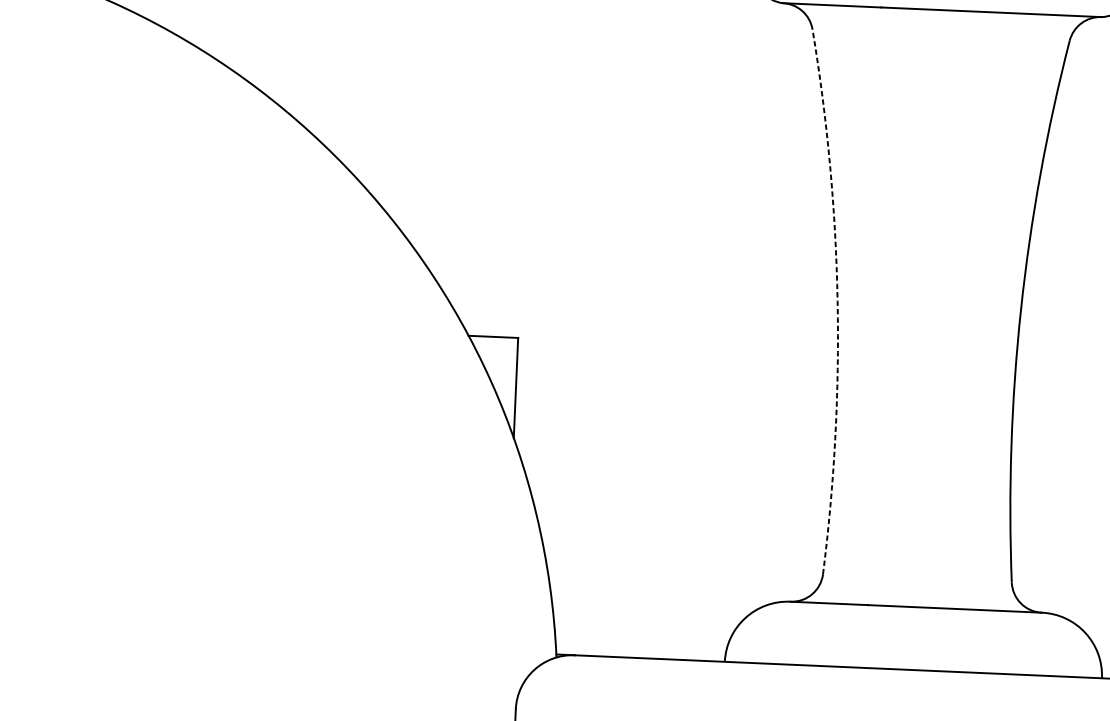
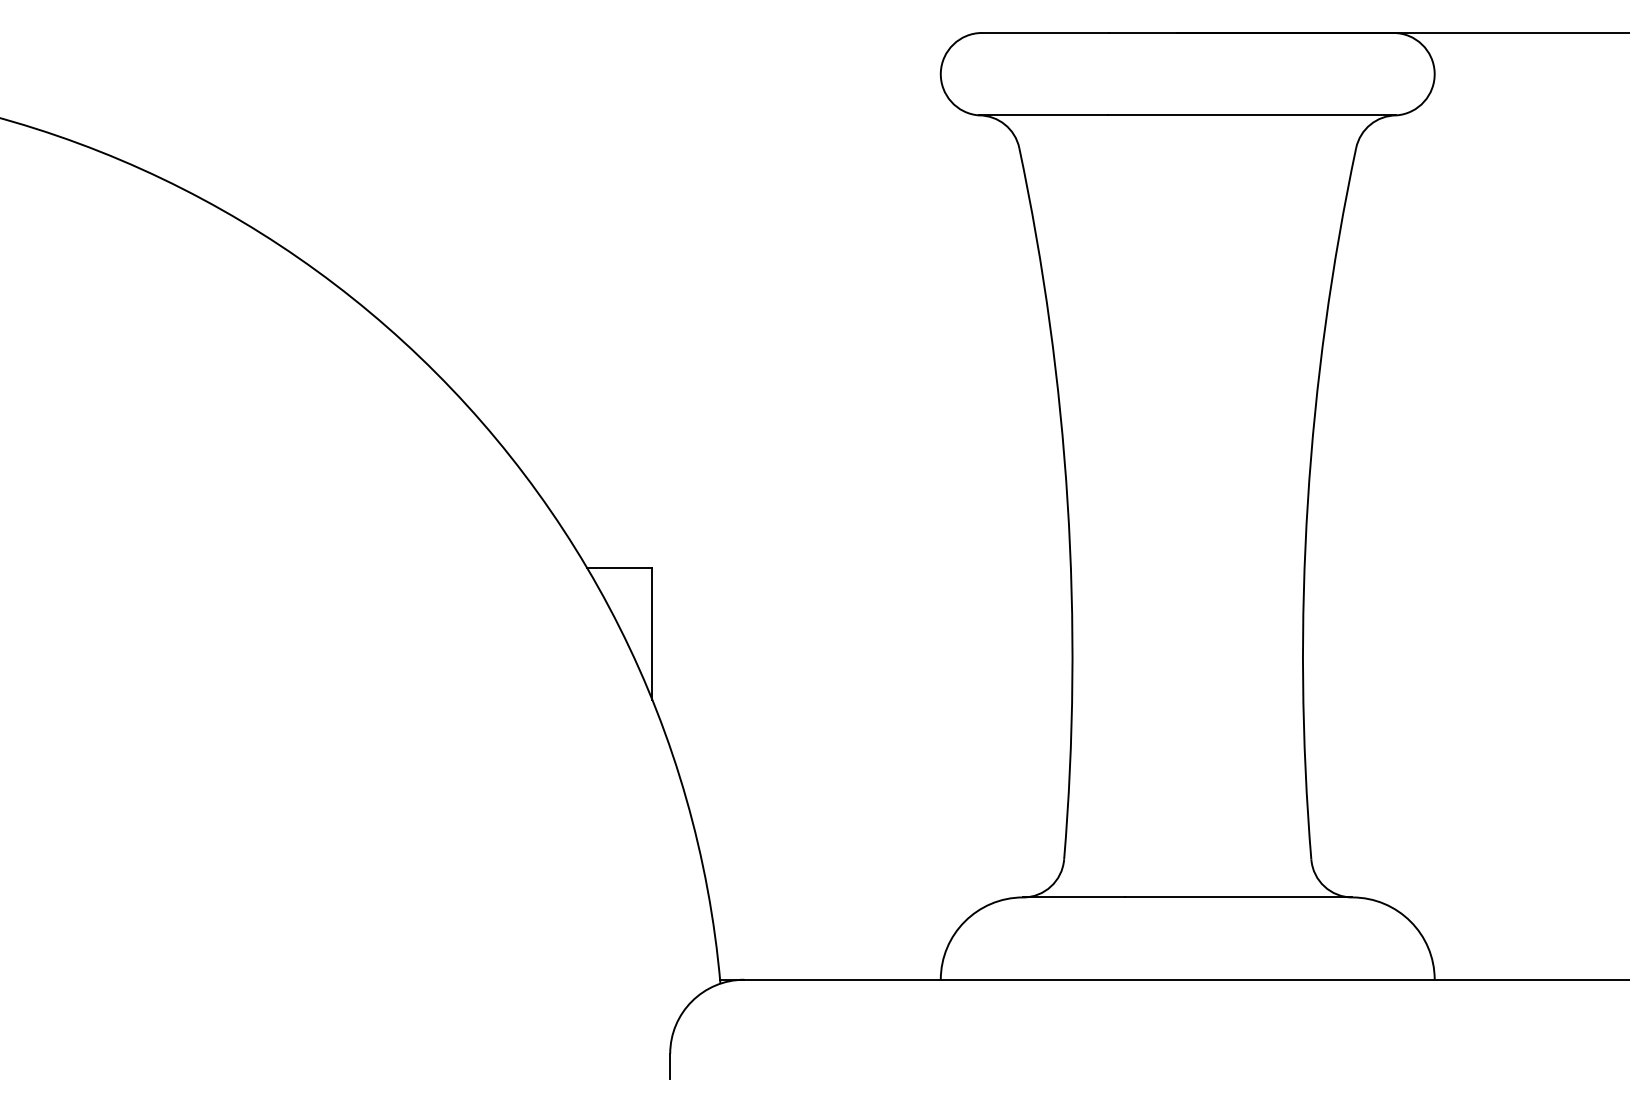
arc: (837, 301) -> (1067, 502), dashed -> solid

